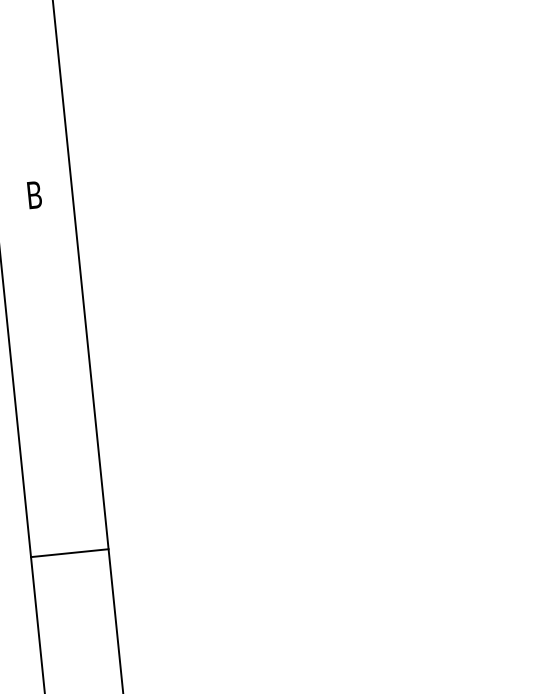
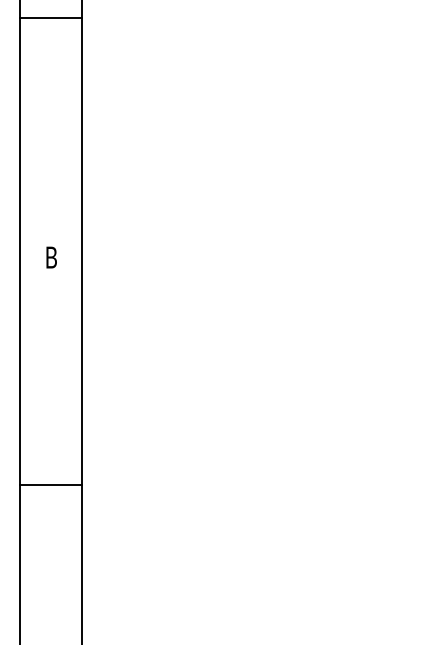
text: (34, 194) -> (51, 257), moved
line: (69, 553) -> (50, 485), moved

